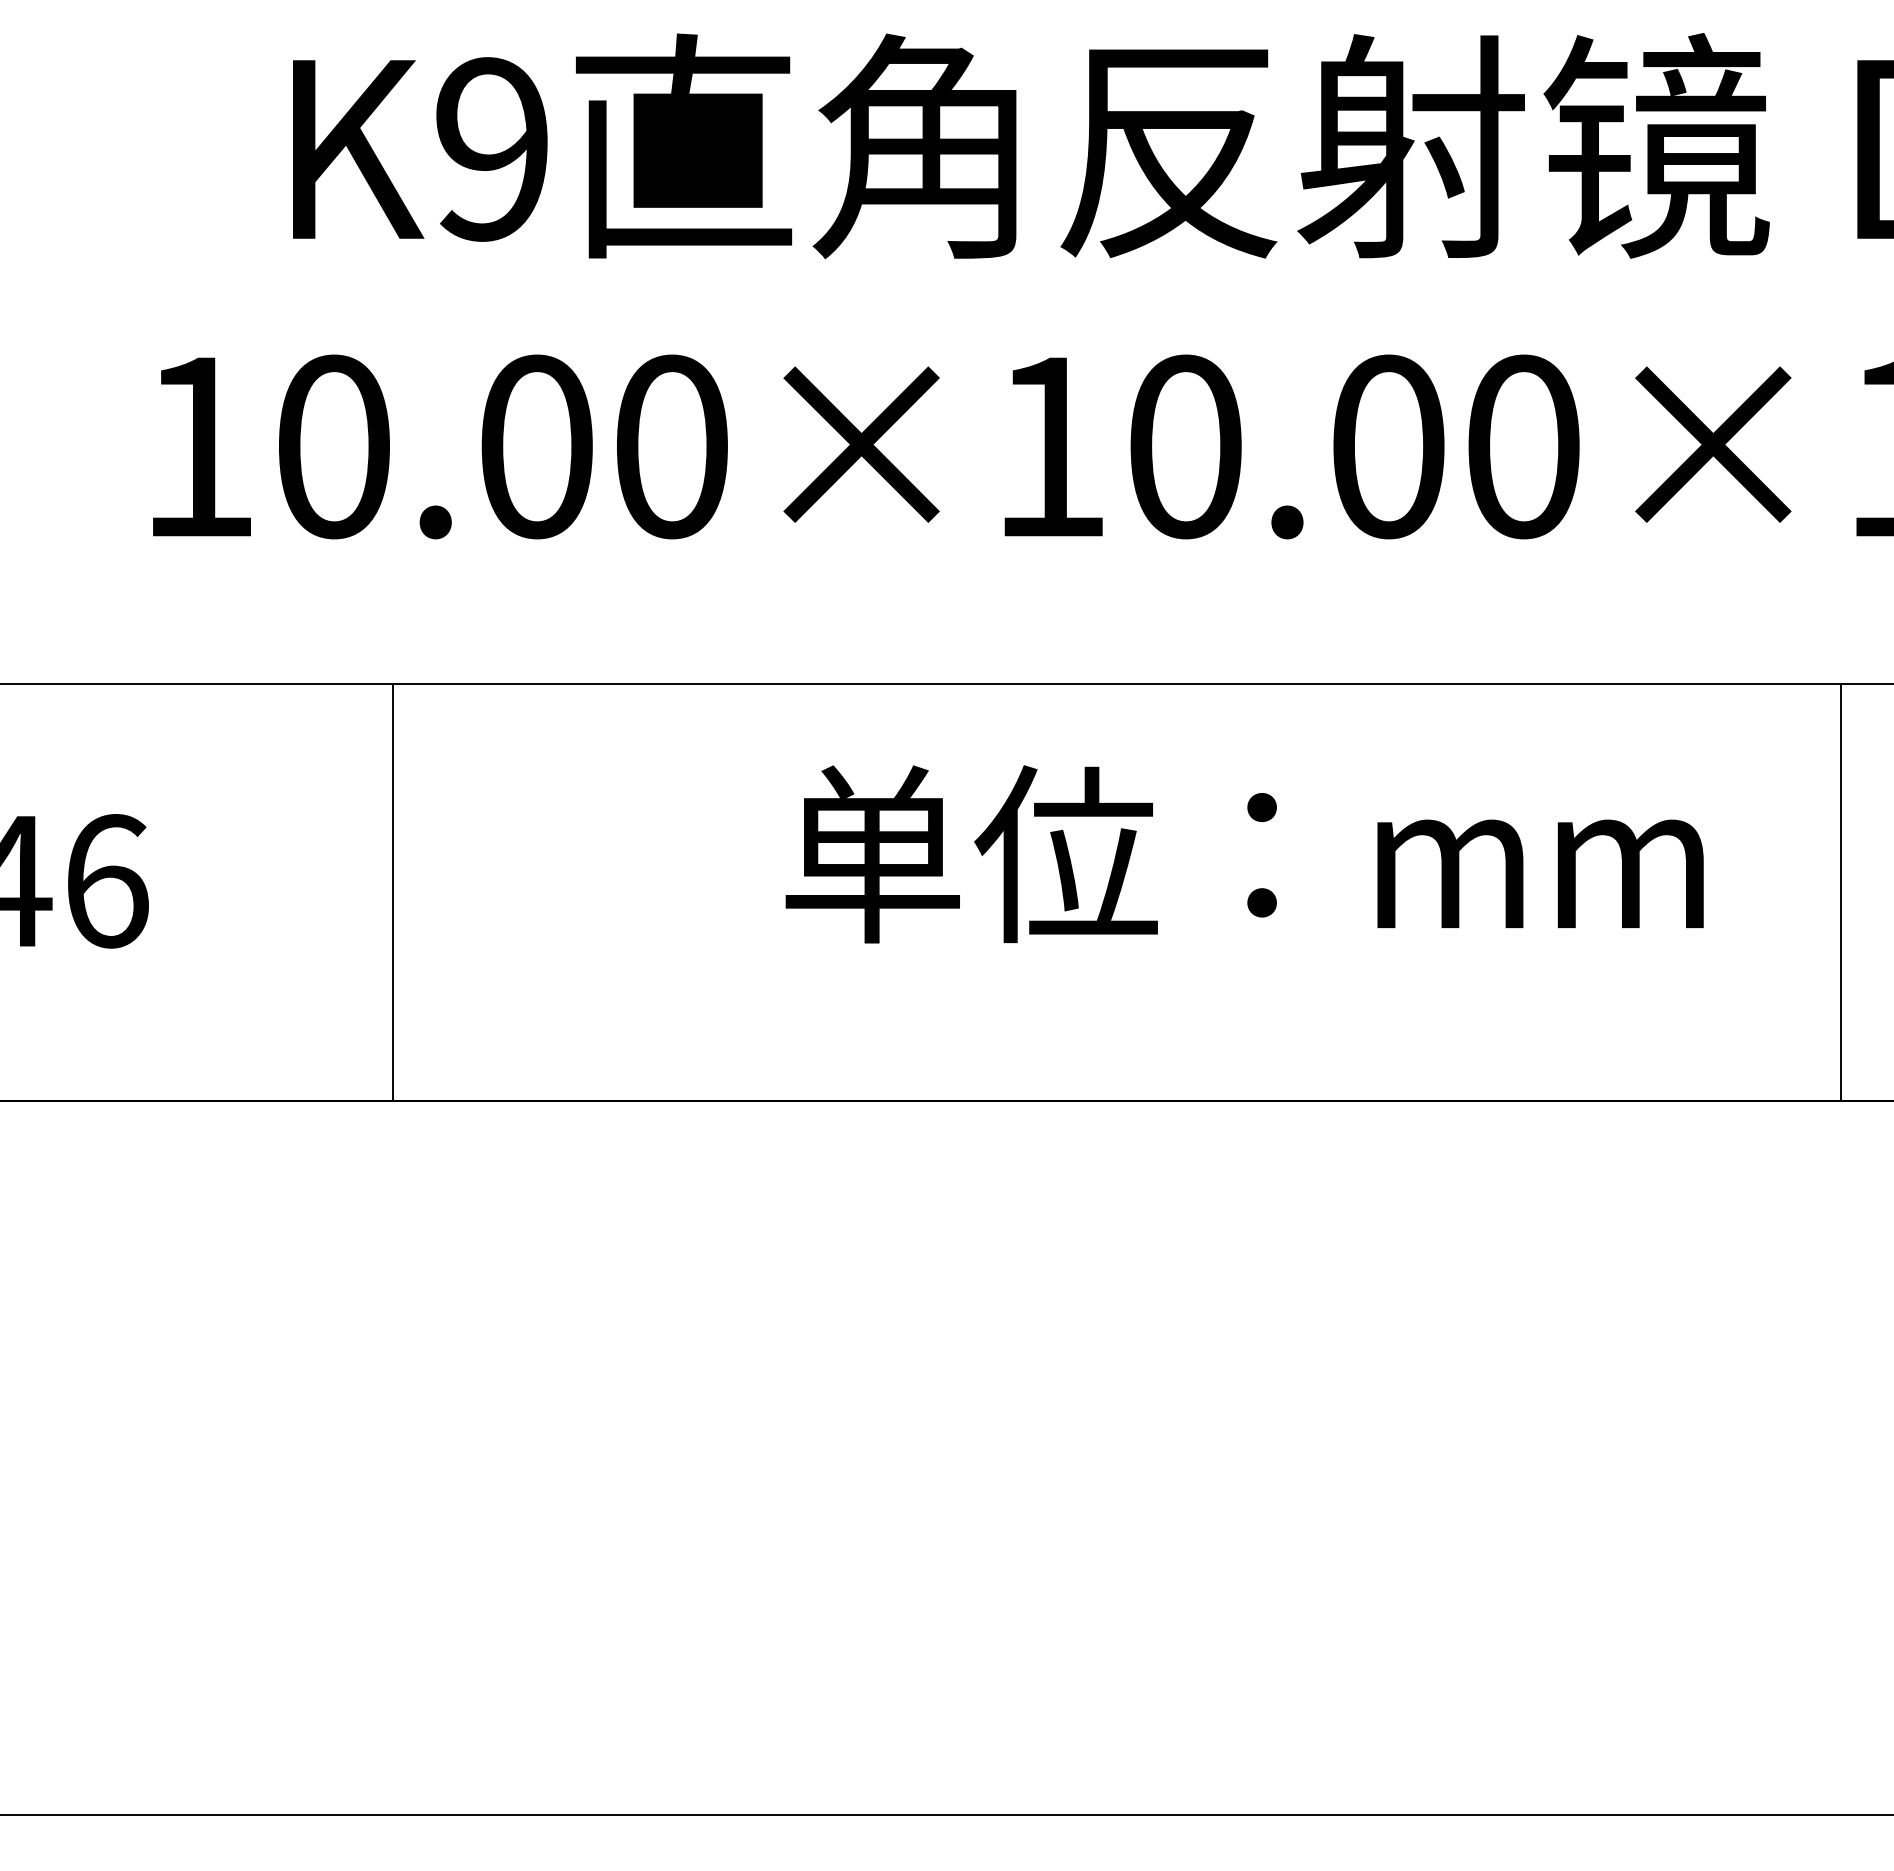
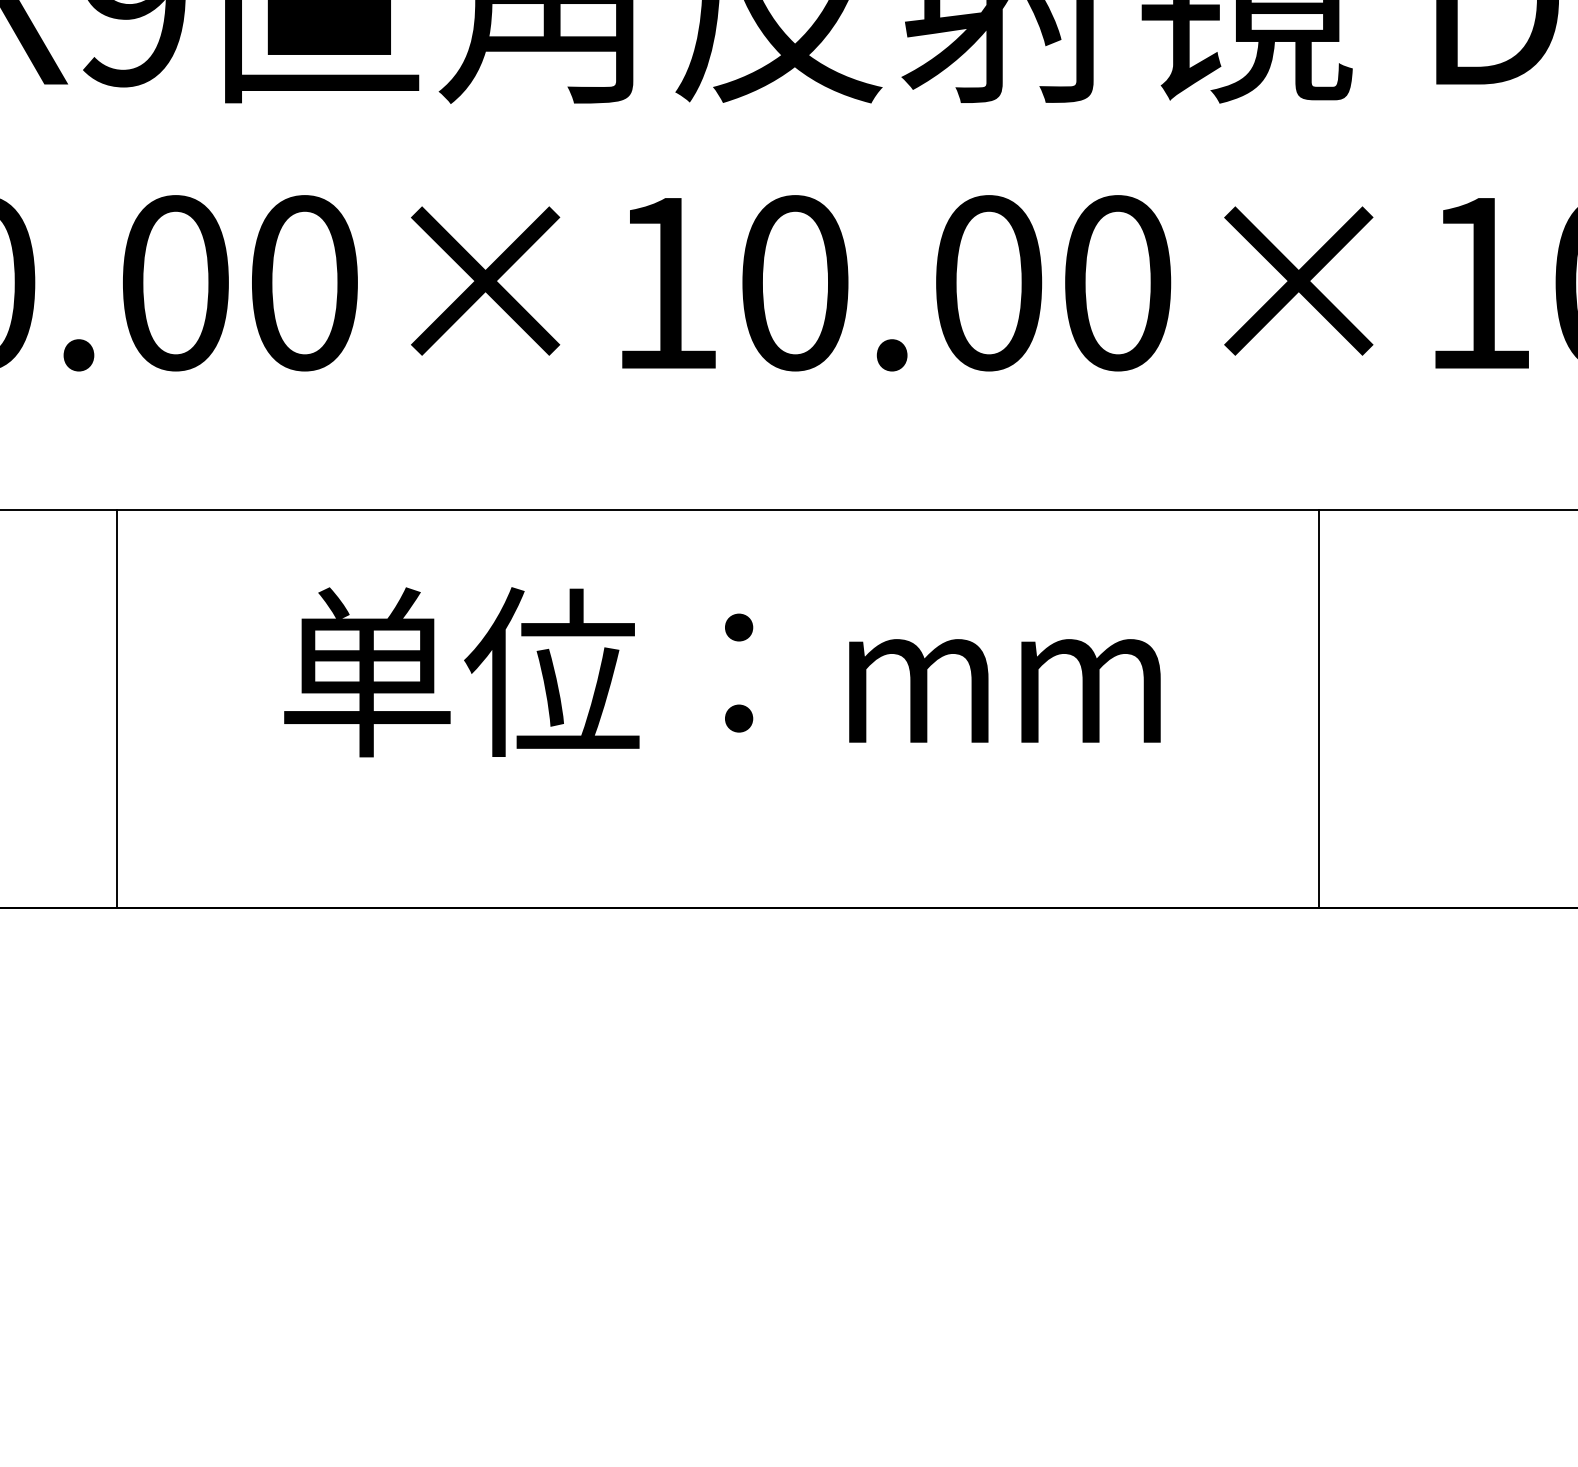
text: (1244, 854) -> (722, 672), moved
line: (392, 892) -> (116, 708), moved
line: (1840, 892) -> (1318, 708), moved

